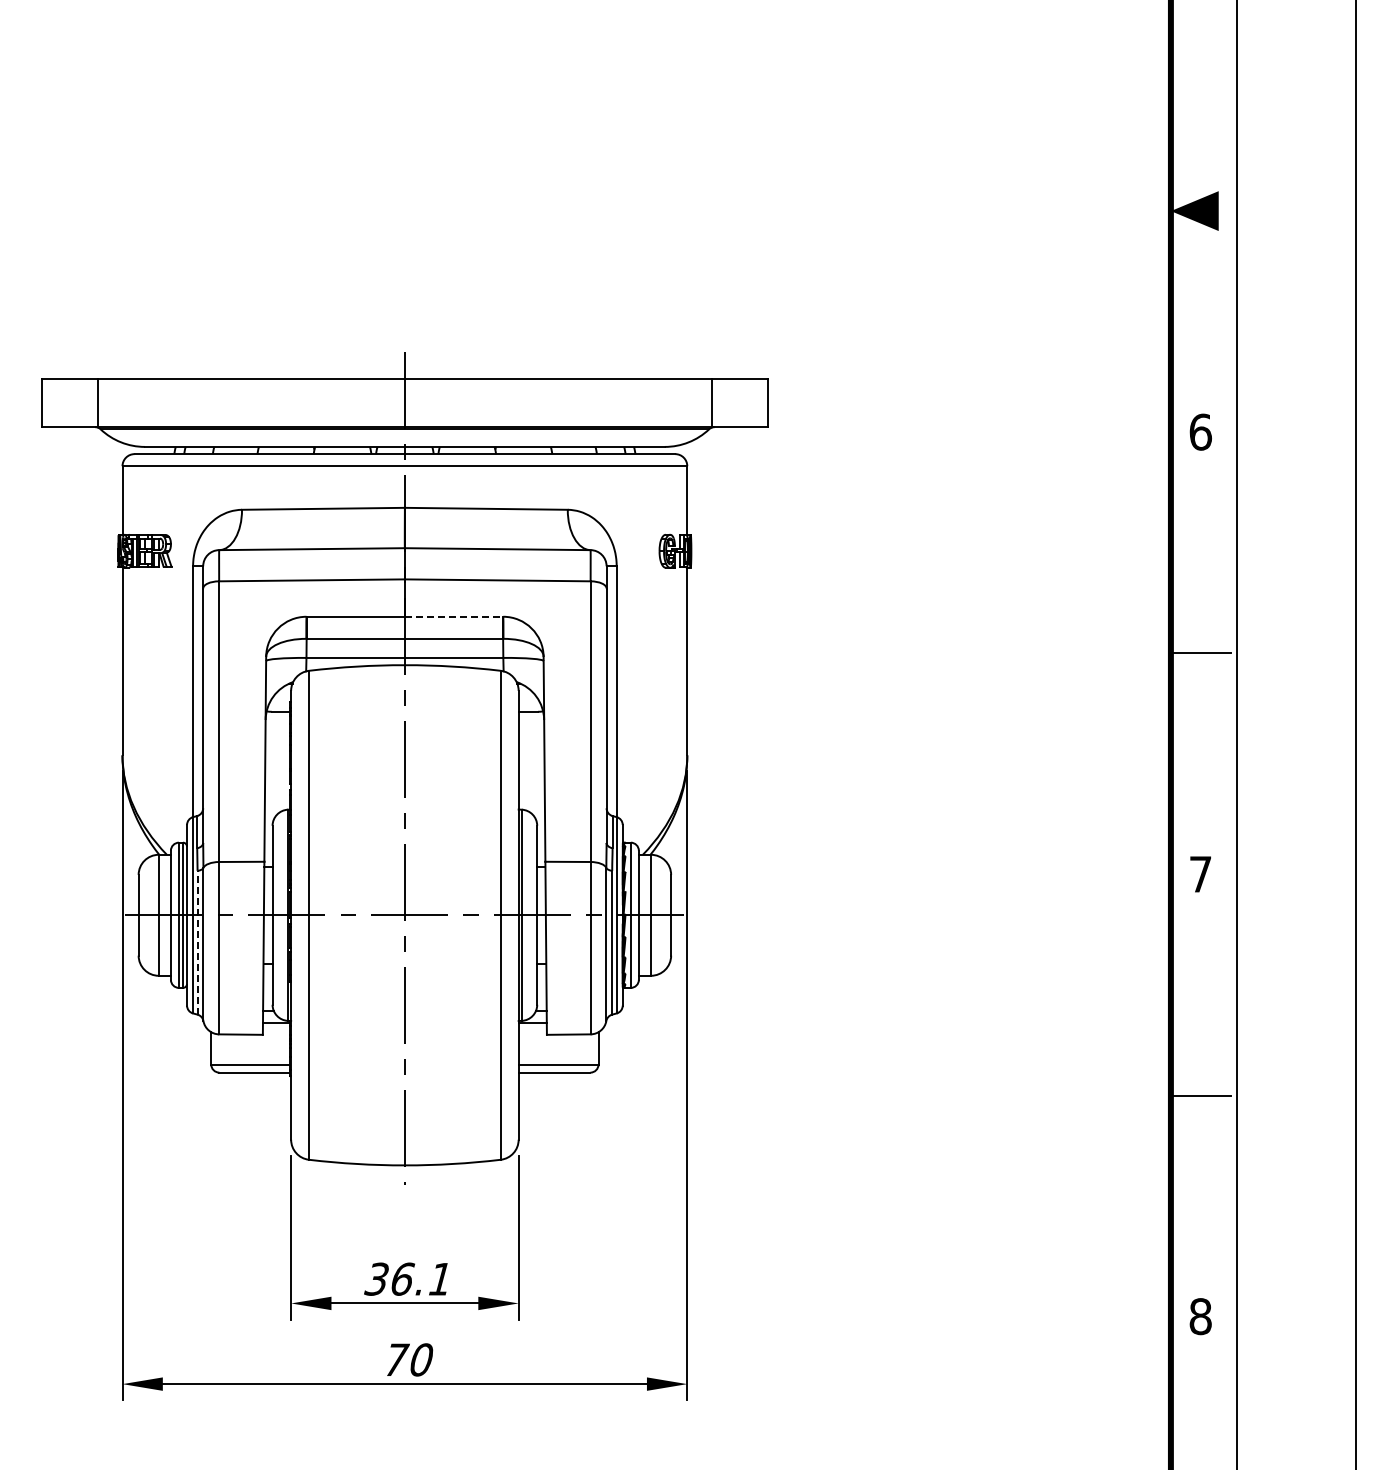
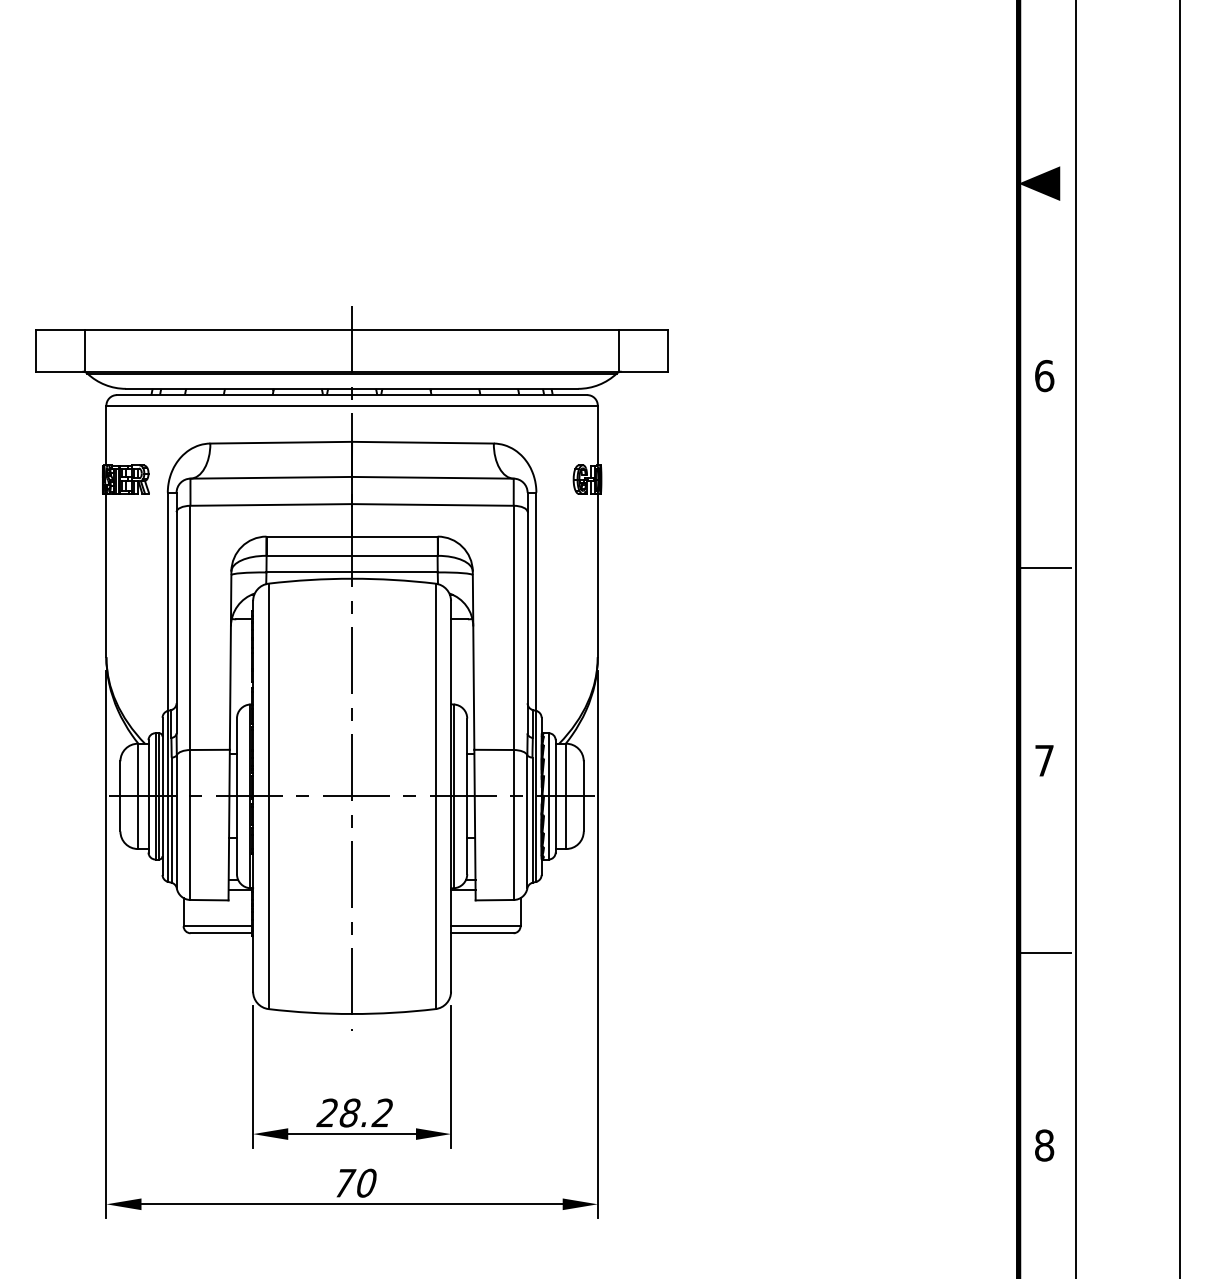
line: (454, 616) -> (395, 536), dashed -> solid
line: (197, 942) -> (171, 820), dashed -> solid
text: (407, 1278) -> (354, 1112), 36.1 -> 28.2

